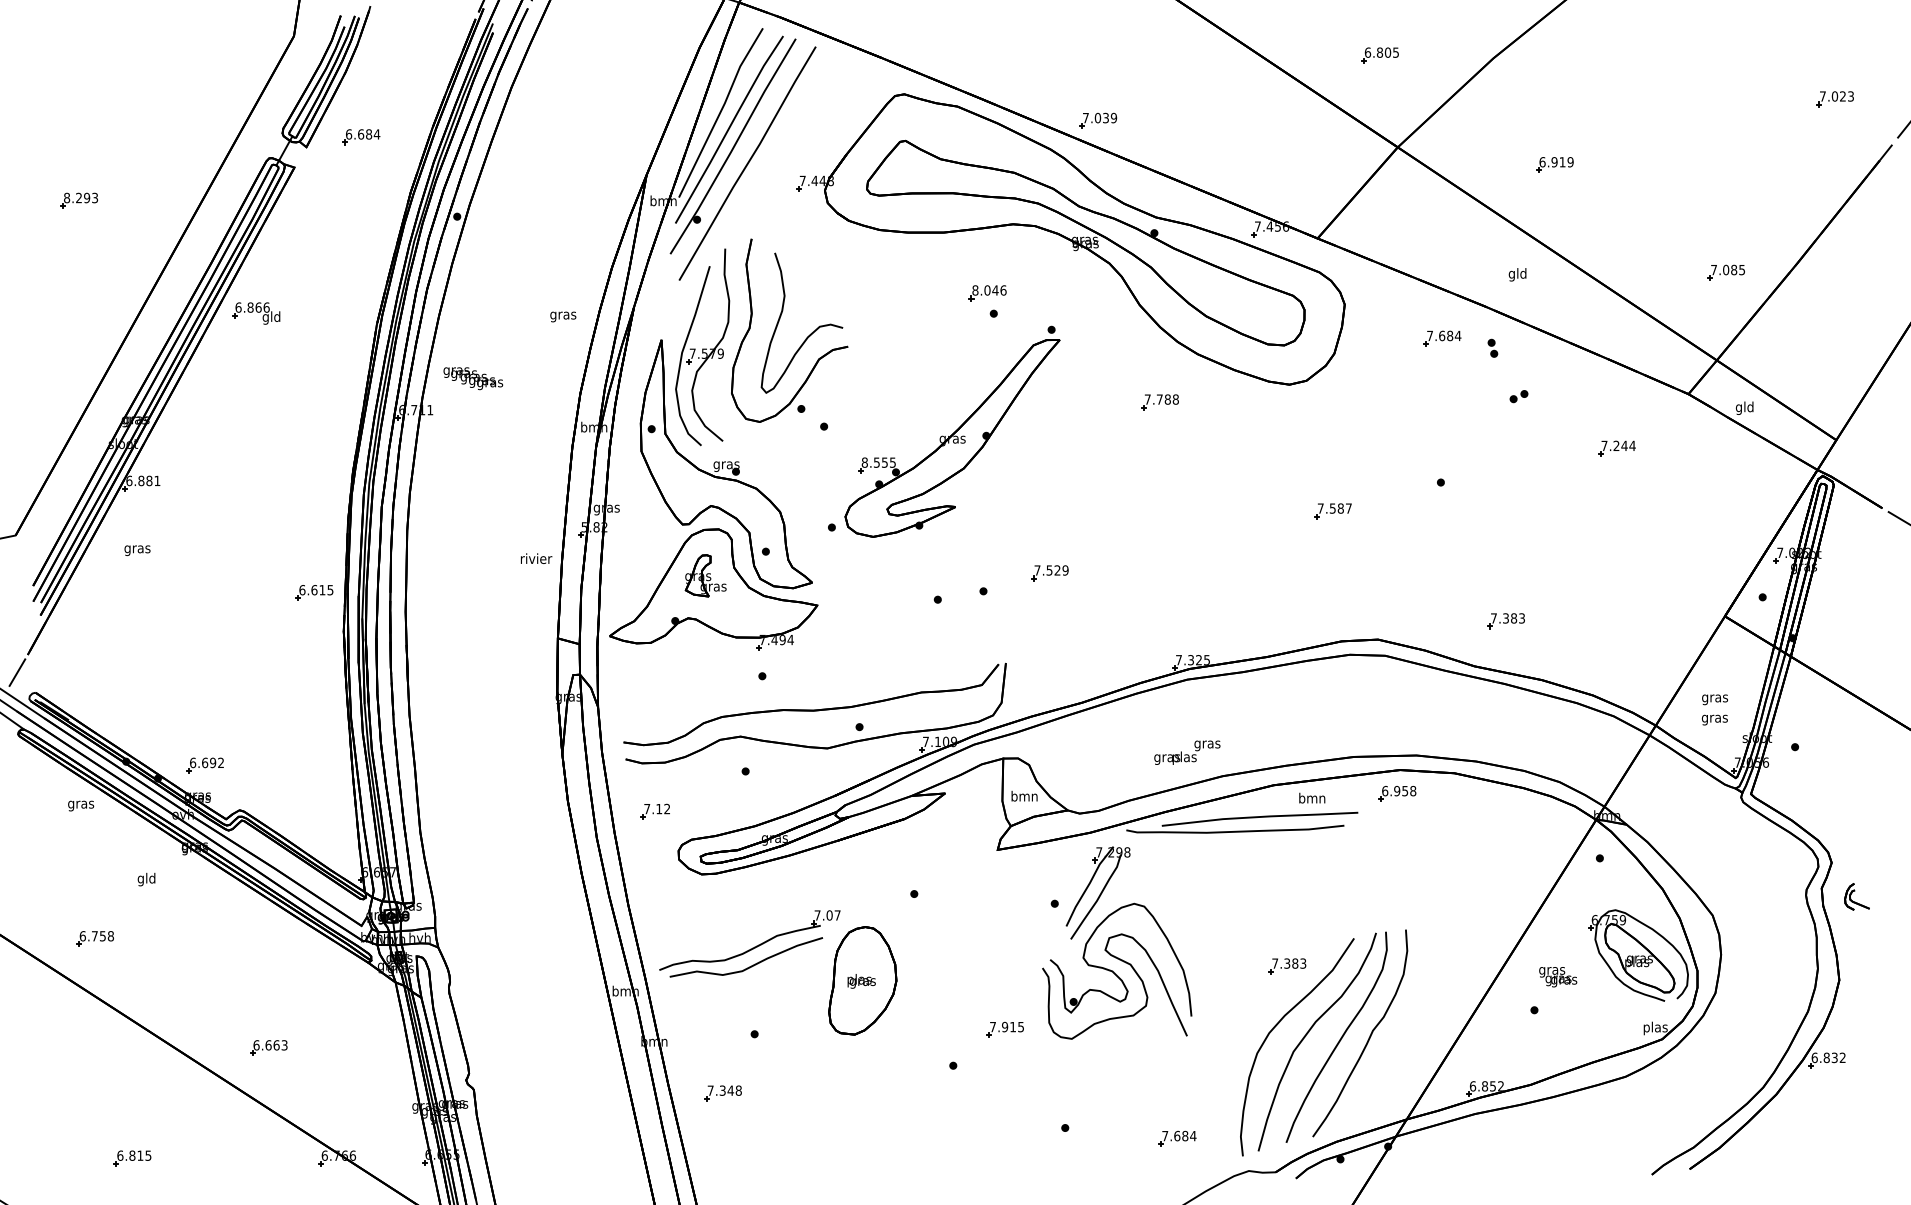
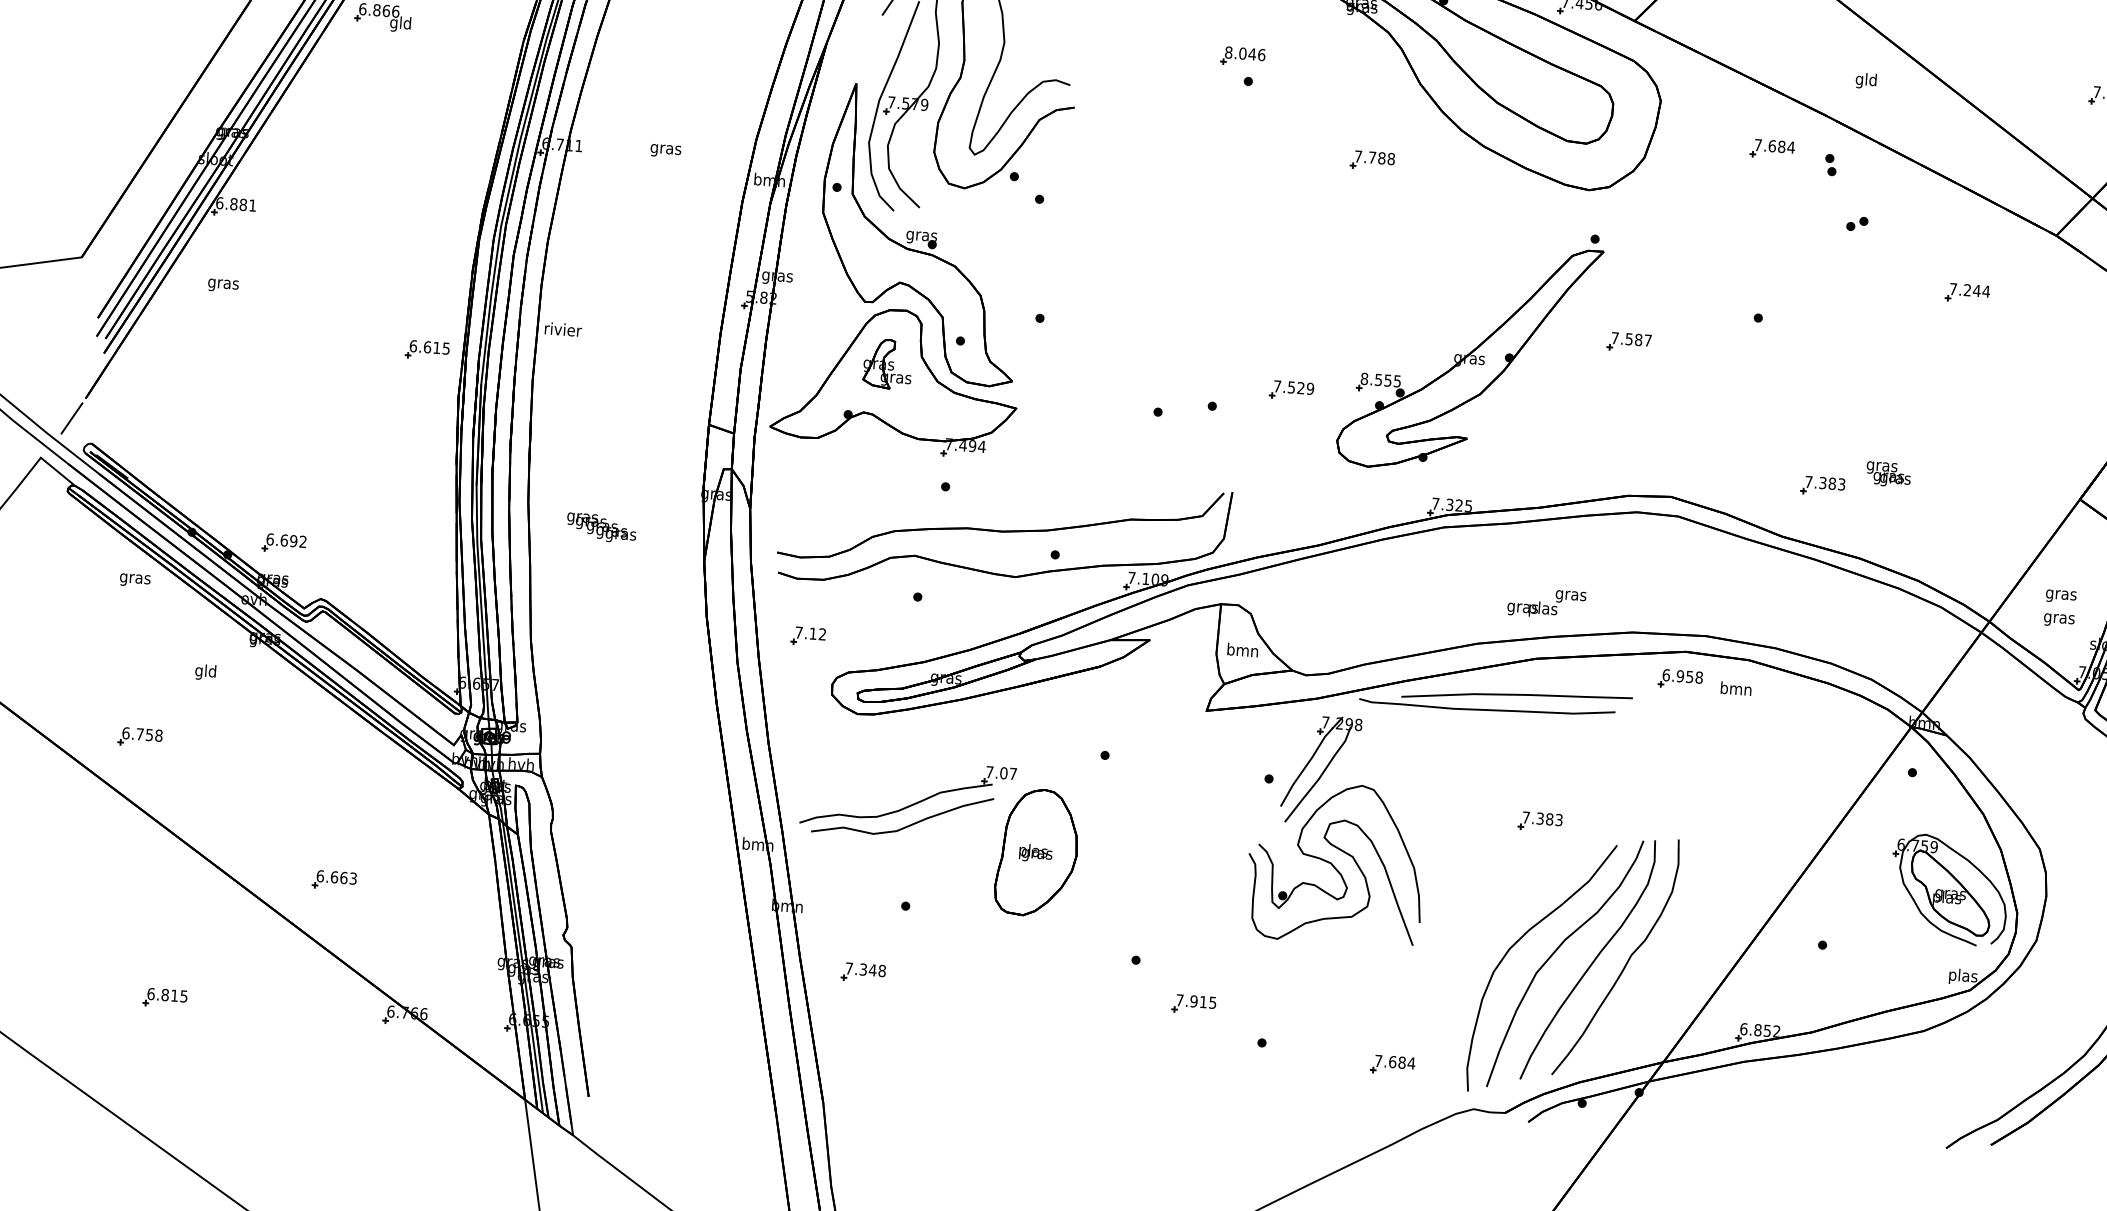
text: (563, 316) -> (666, 150), moved
text: (473, 378) -> (601, 527), moved
part: (1159, 402) -> (1371, 161), moved
part: (952, 431) -> (1470, 349), moved
text: (536, 558) -> (563, 329), moved
text: (1187, 752) -> (1546, 603), moved
text: (1312, 797) -> (1736, 687), moved
part: (1287, 966) -> (1540, 822), moved
text: (1558, 977) -> (1889, 475), moved
part: (1004, 1029) -> (1193, 1004), moved

